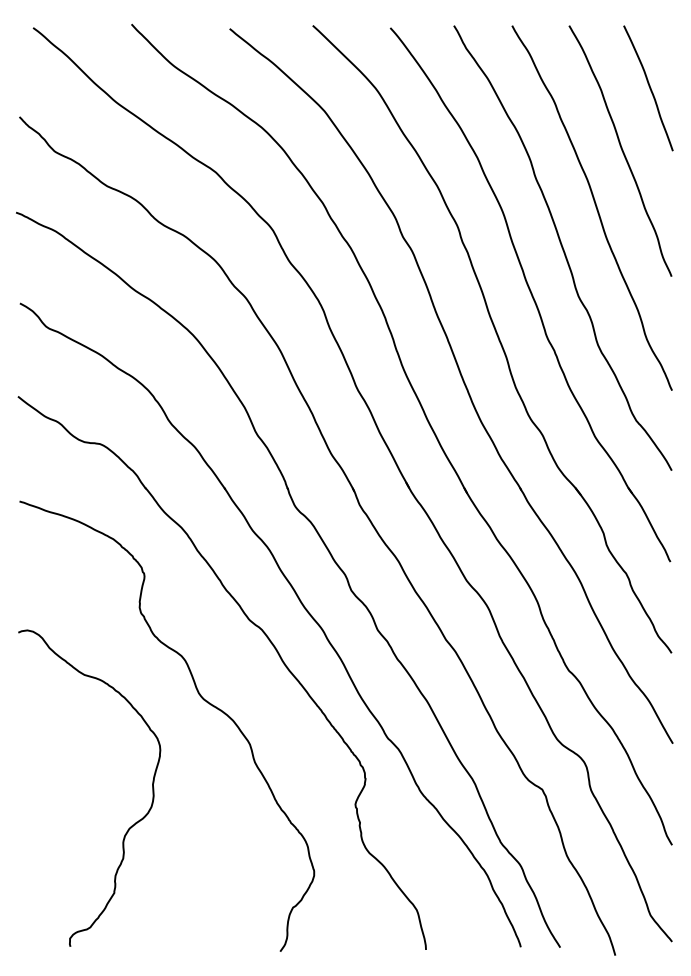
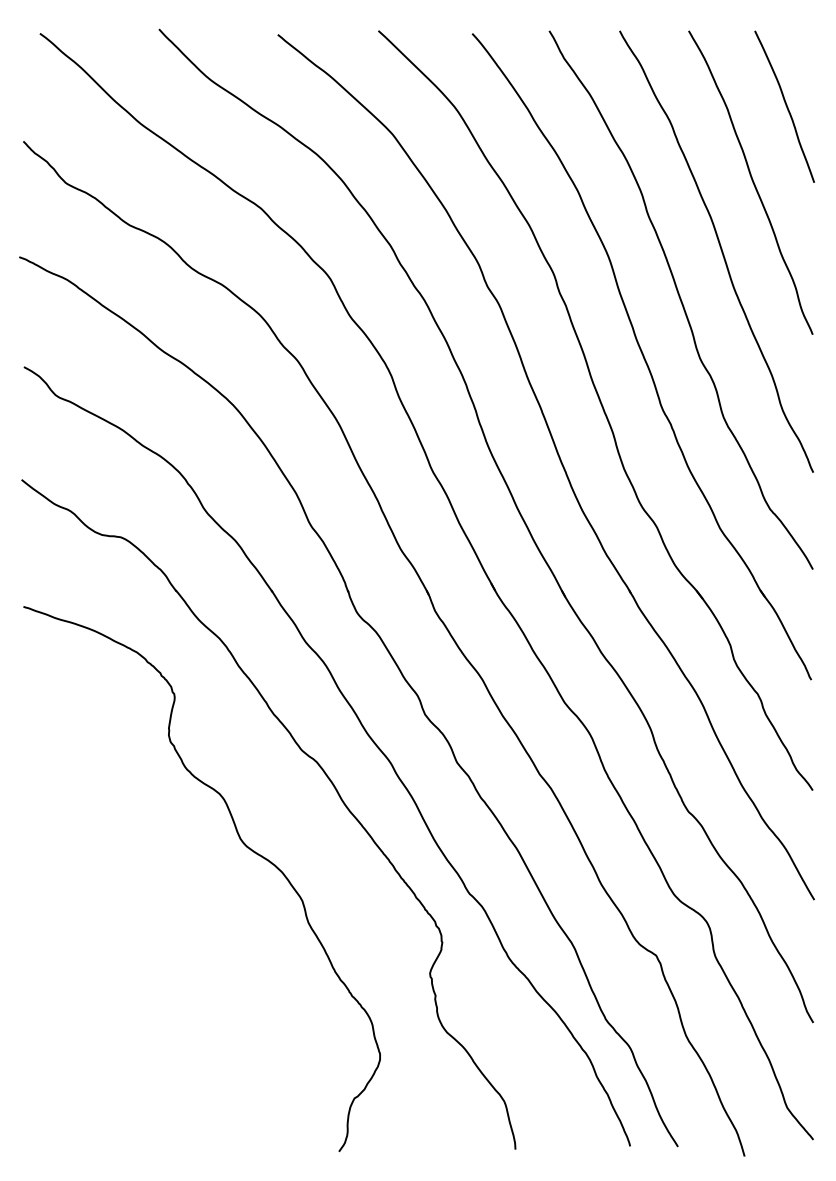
curve: (129, 827) -> (156, 1001), removed

